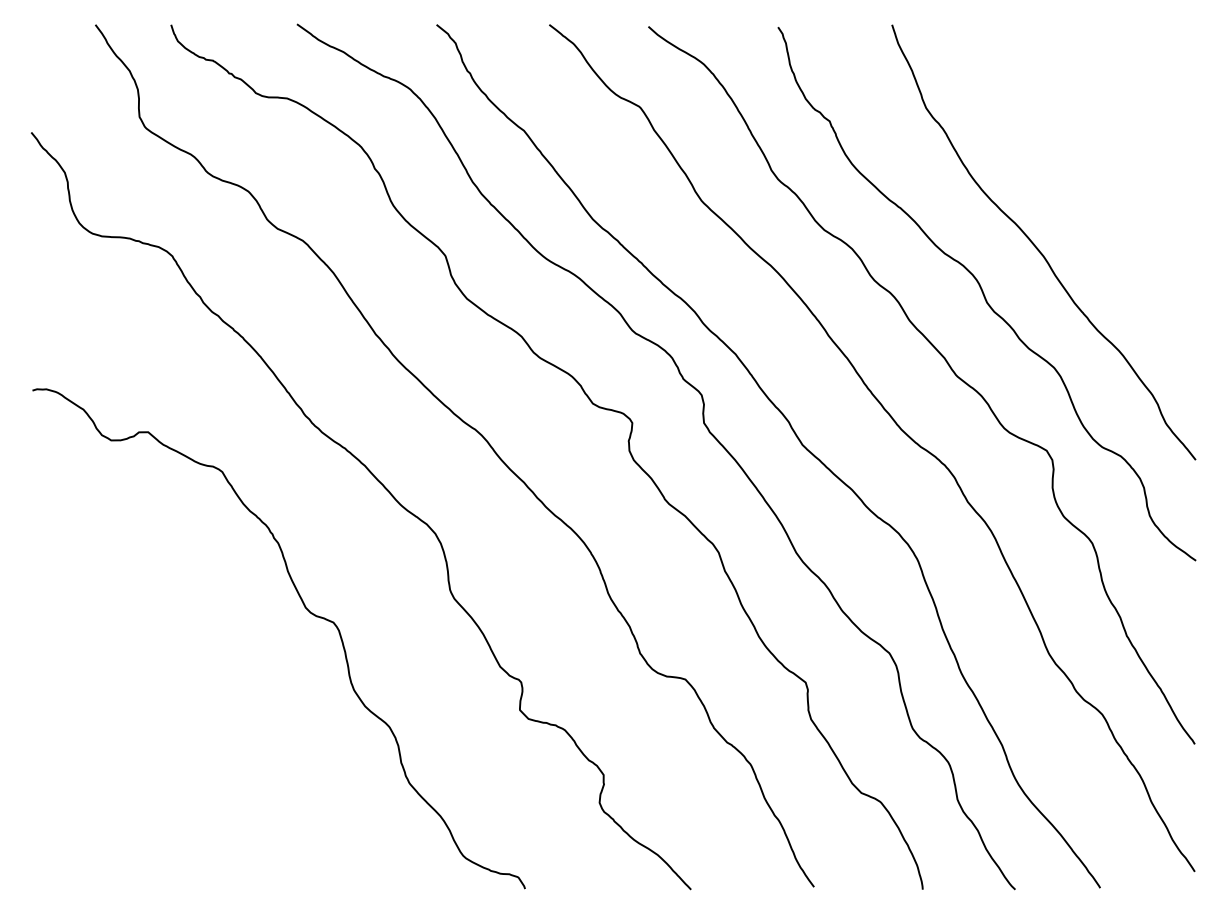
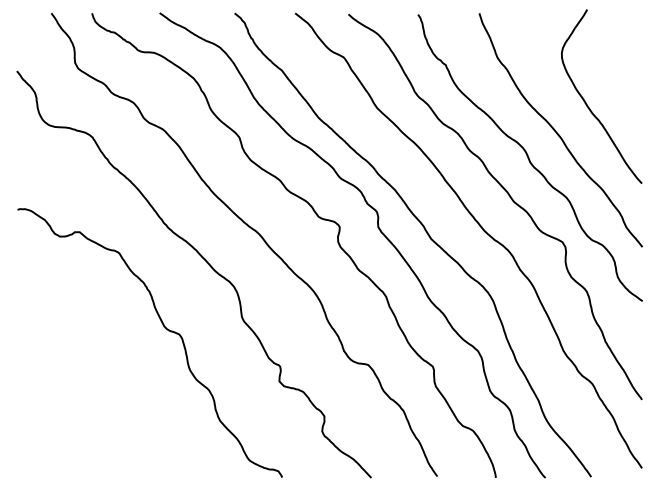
curve: (1095, 196) -> (588, 105), added

